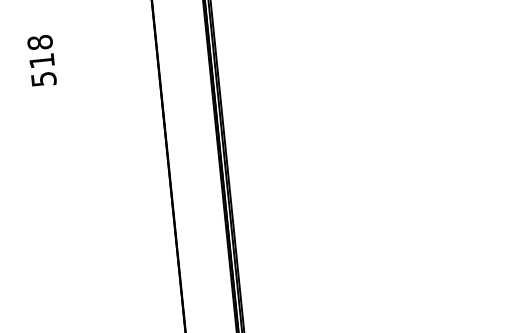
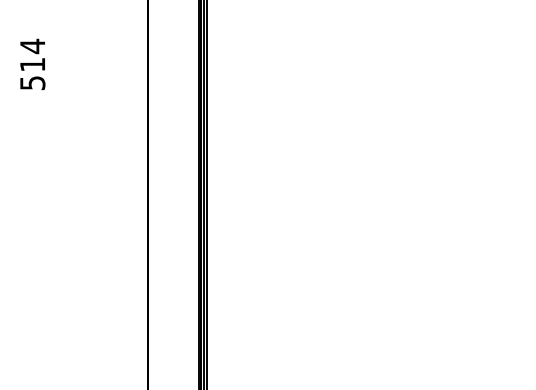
text: (39, 42) -> (32, 46), 518 -> 514

